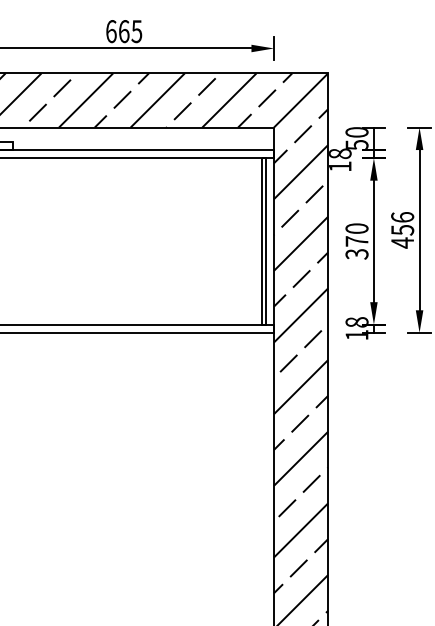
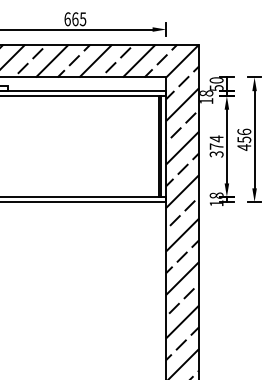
text: (356, 228) -> (216, 138), 370 -> 374

